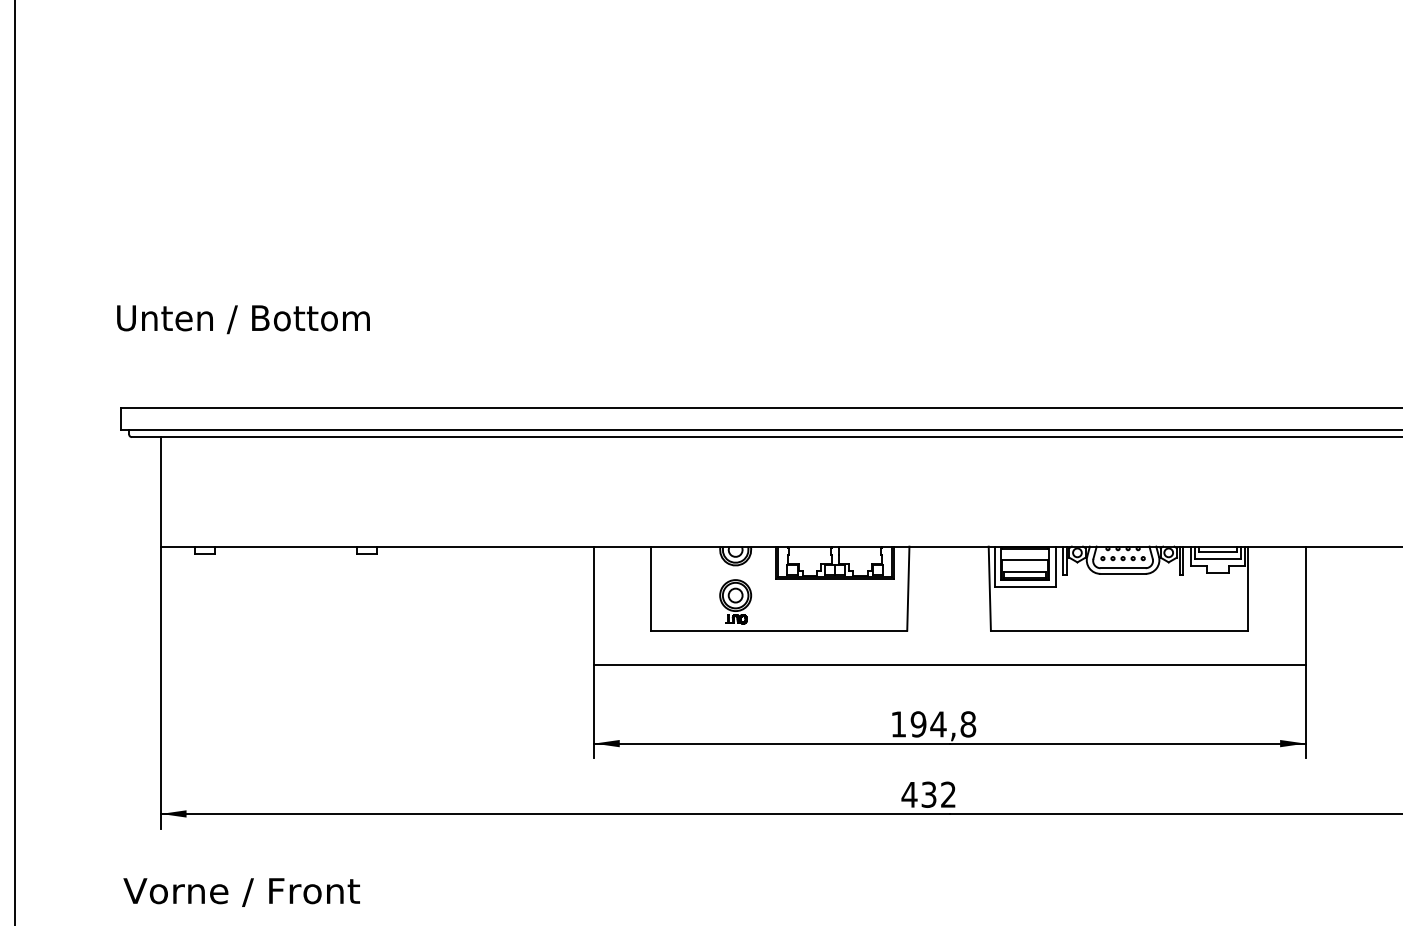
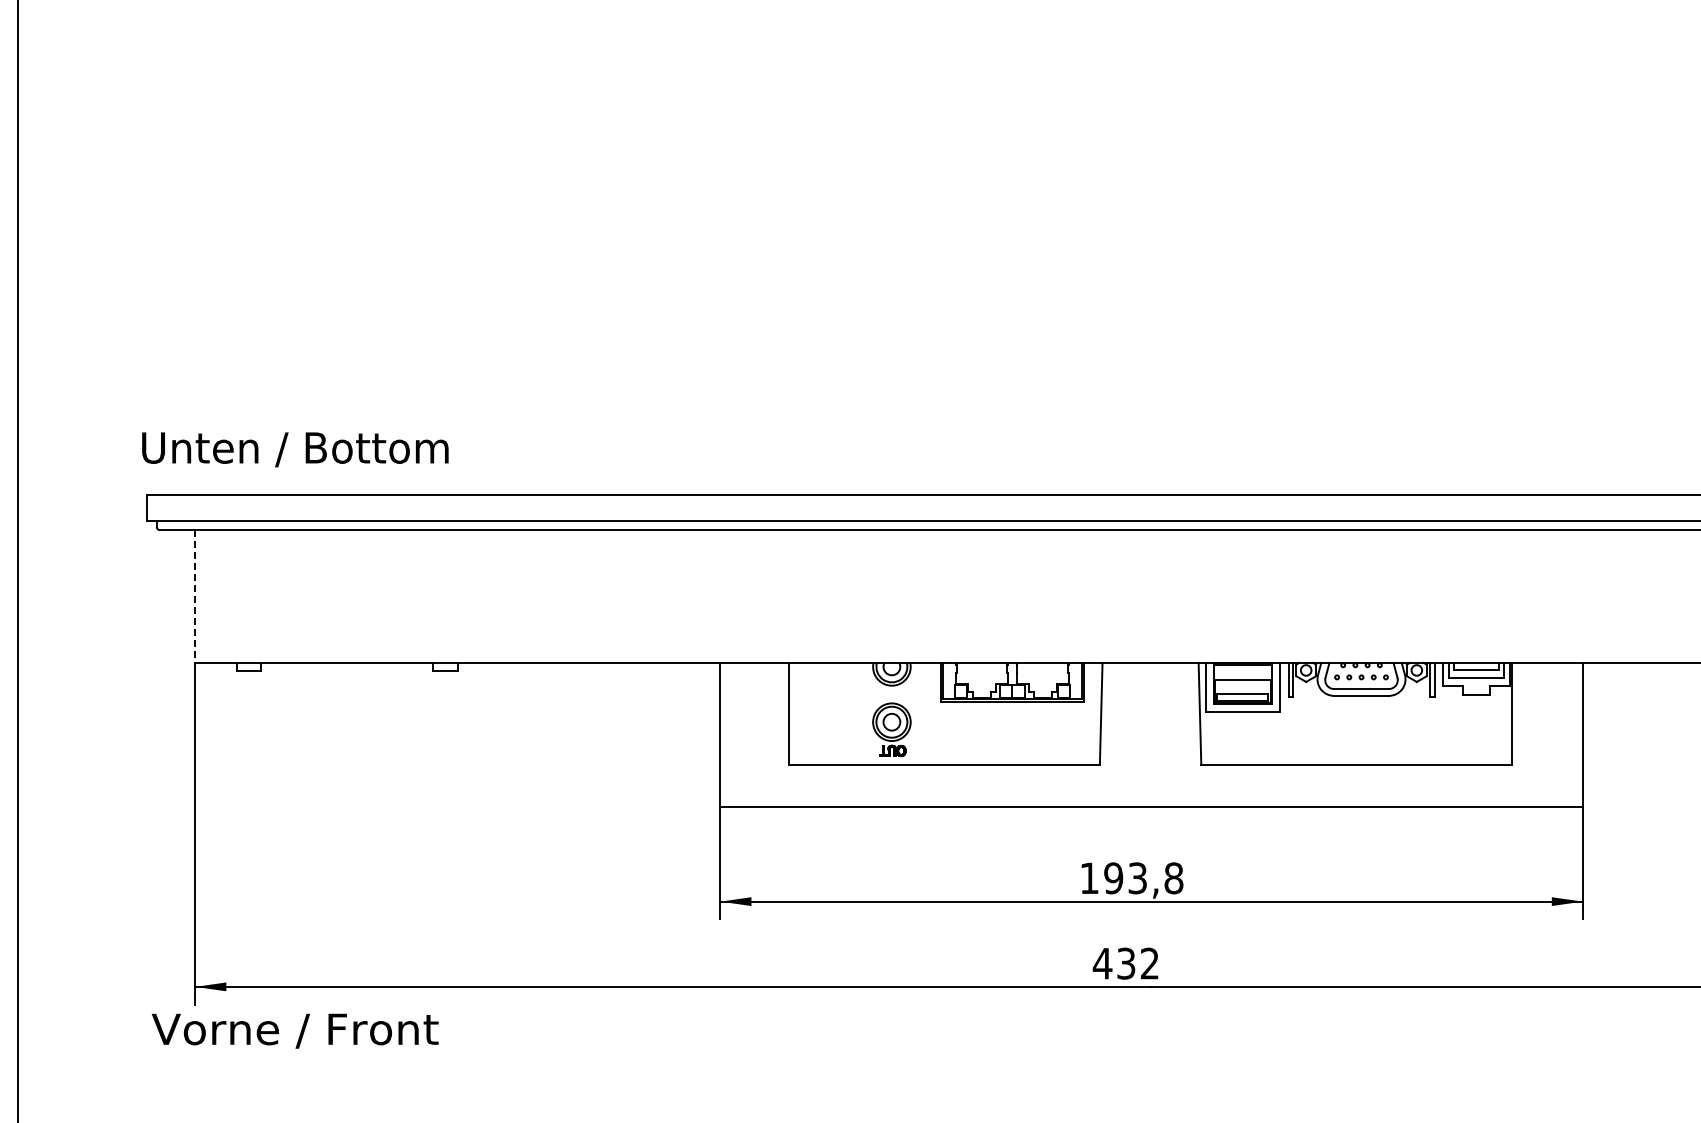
text: (243, 319) -> (295, 449), moved
line: (161, 492) -> (195, 597), solid -> dashed
text: (938, 724) -> (1137, 878), 194,8 -> 193,8
text: (241, 892) -> (294, 1030), moved

